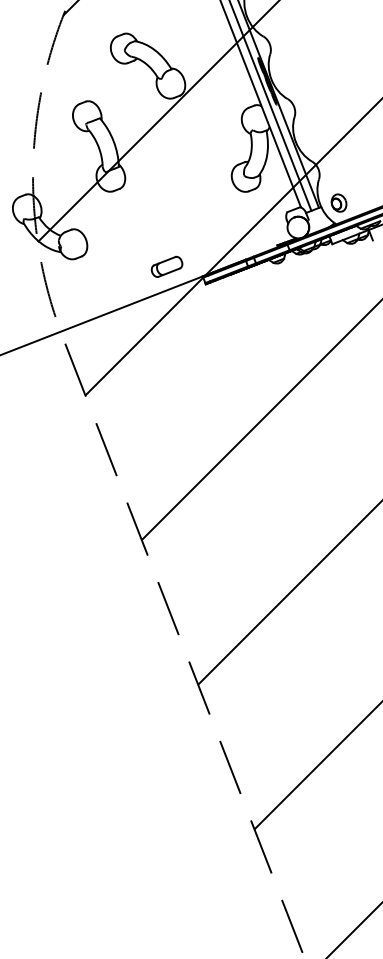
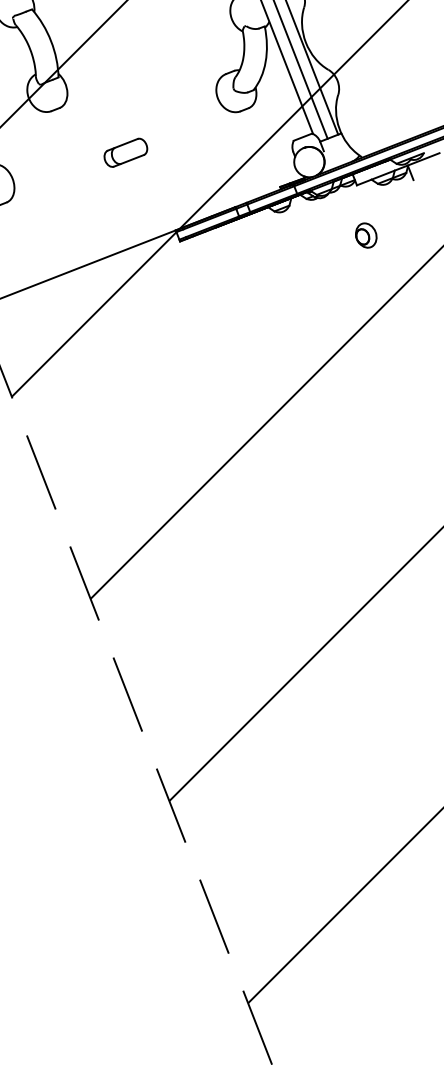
part: (338, 202) -> (365, 234), moved
part: (166, 266) -> (125, 152), moved

